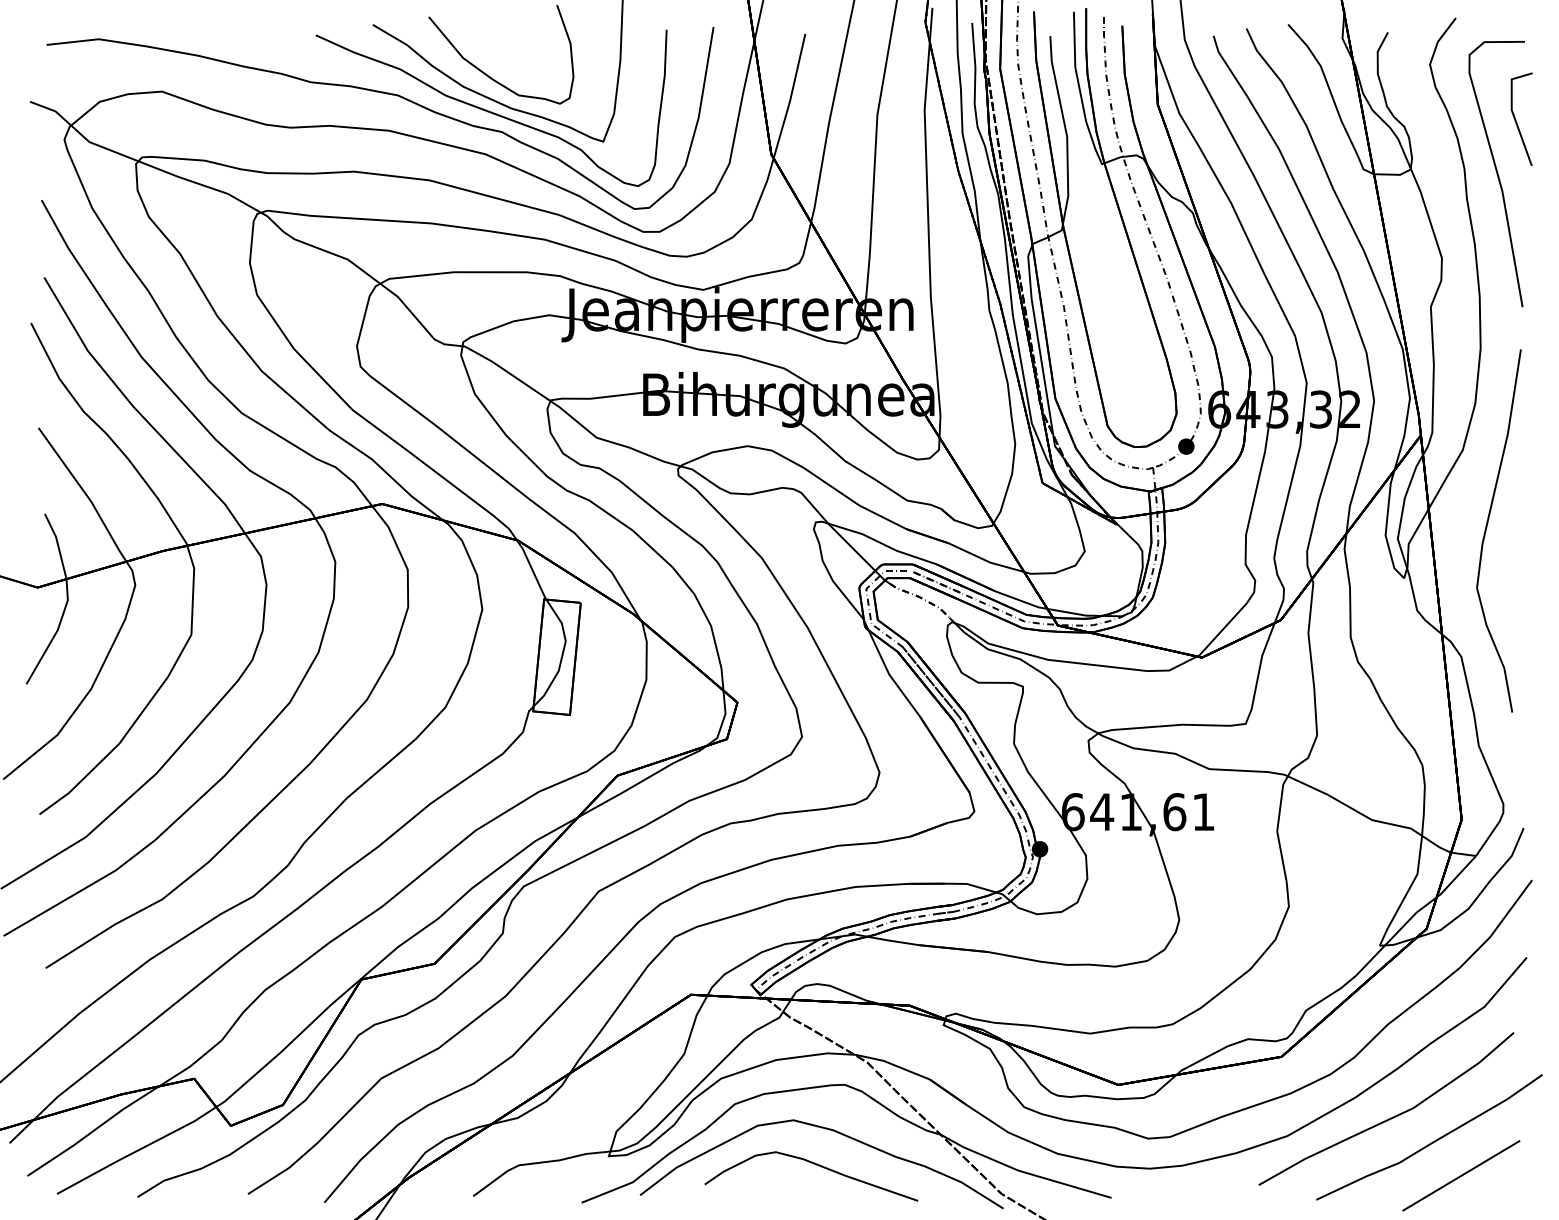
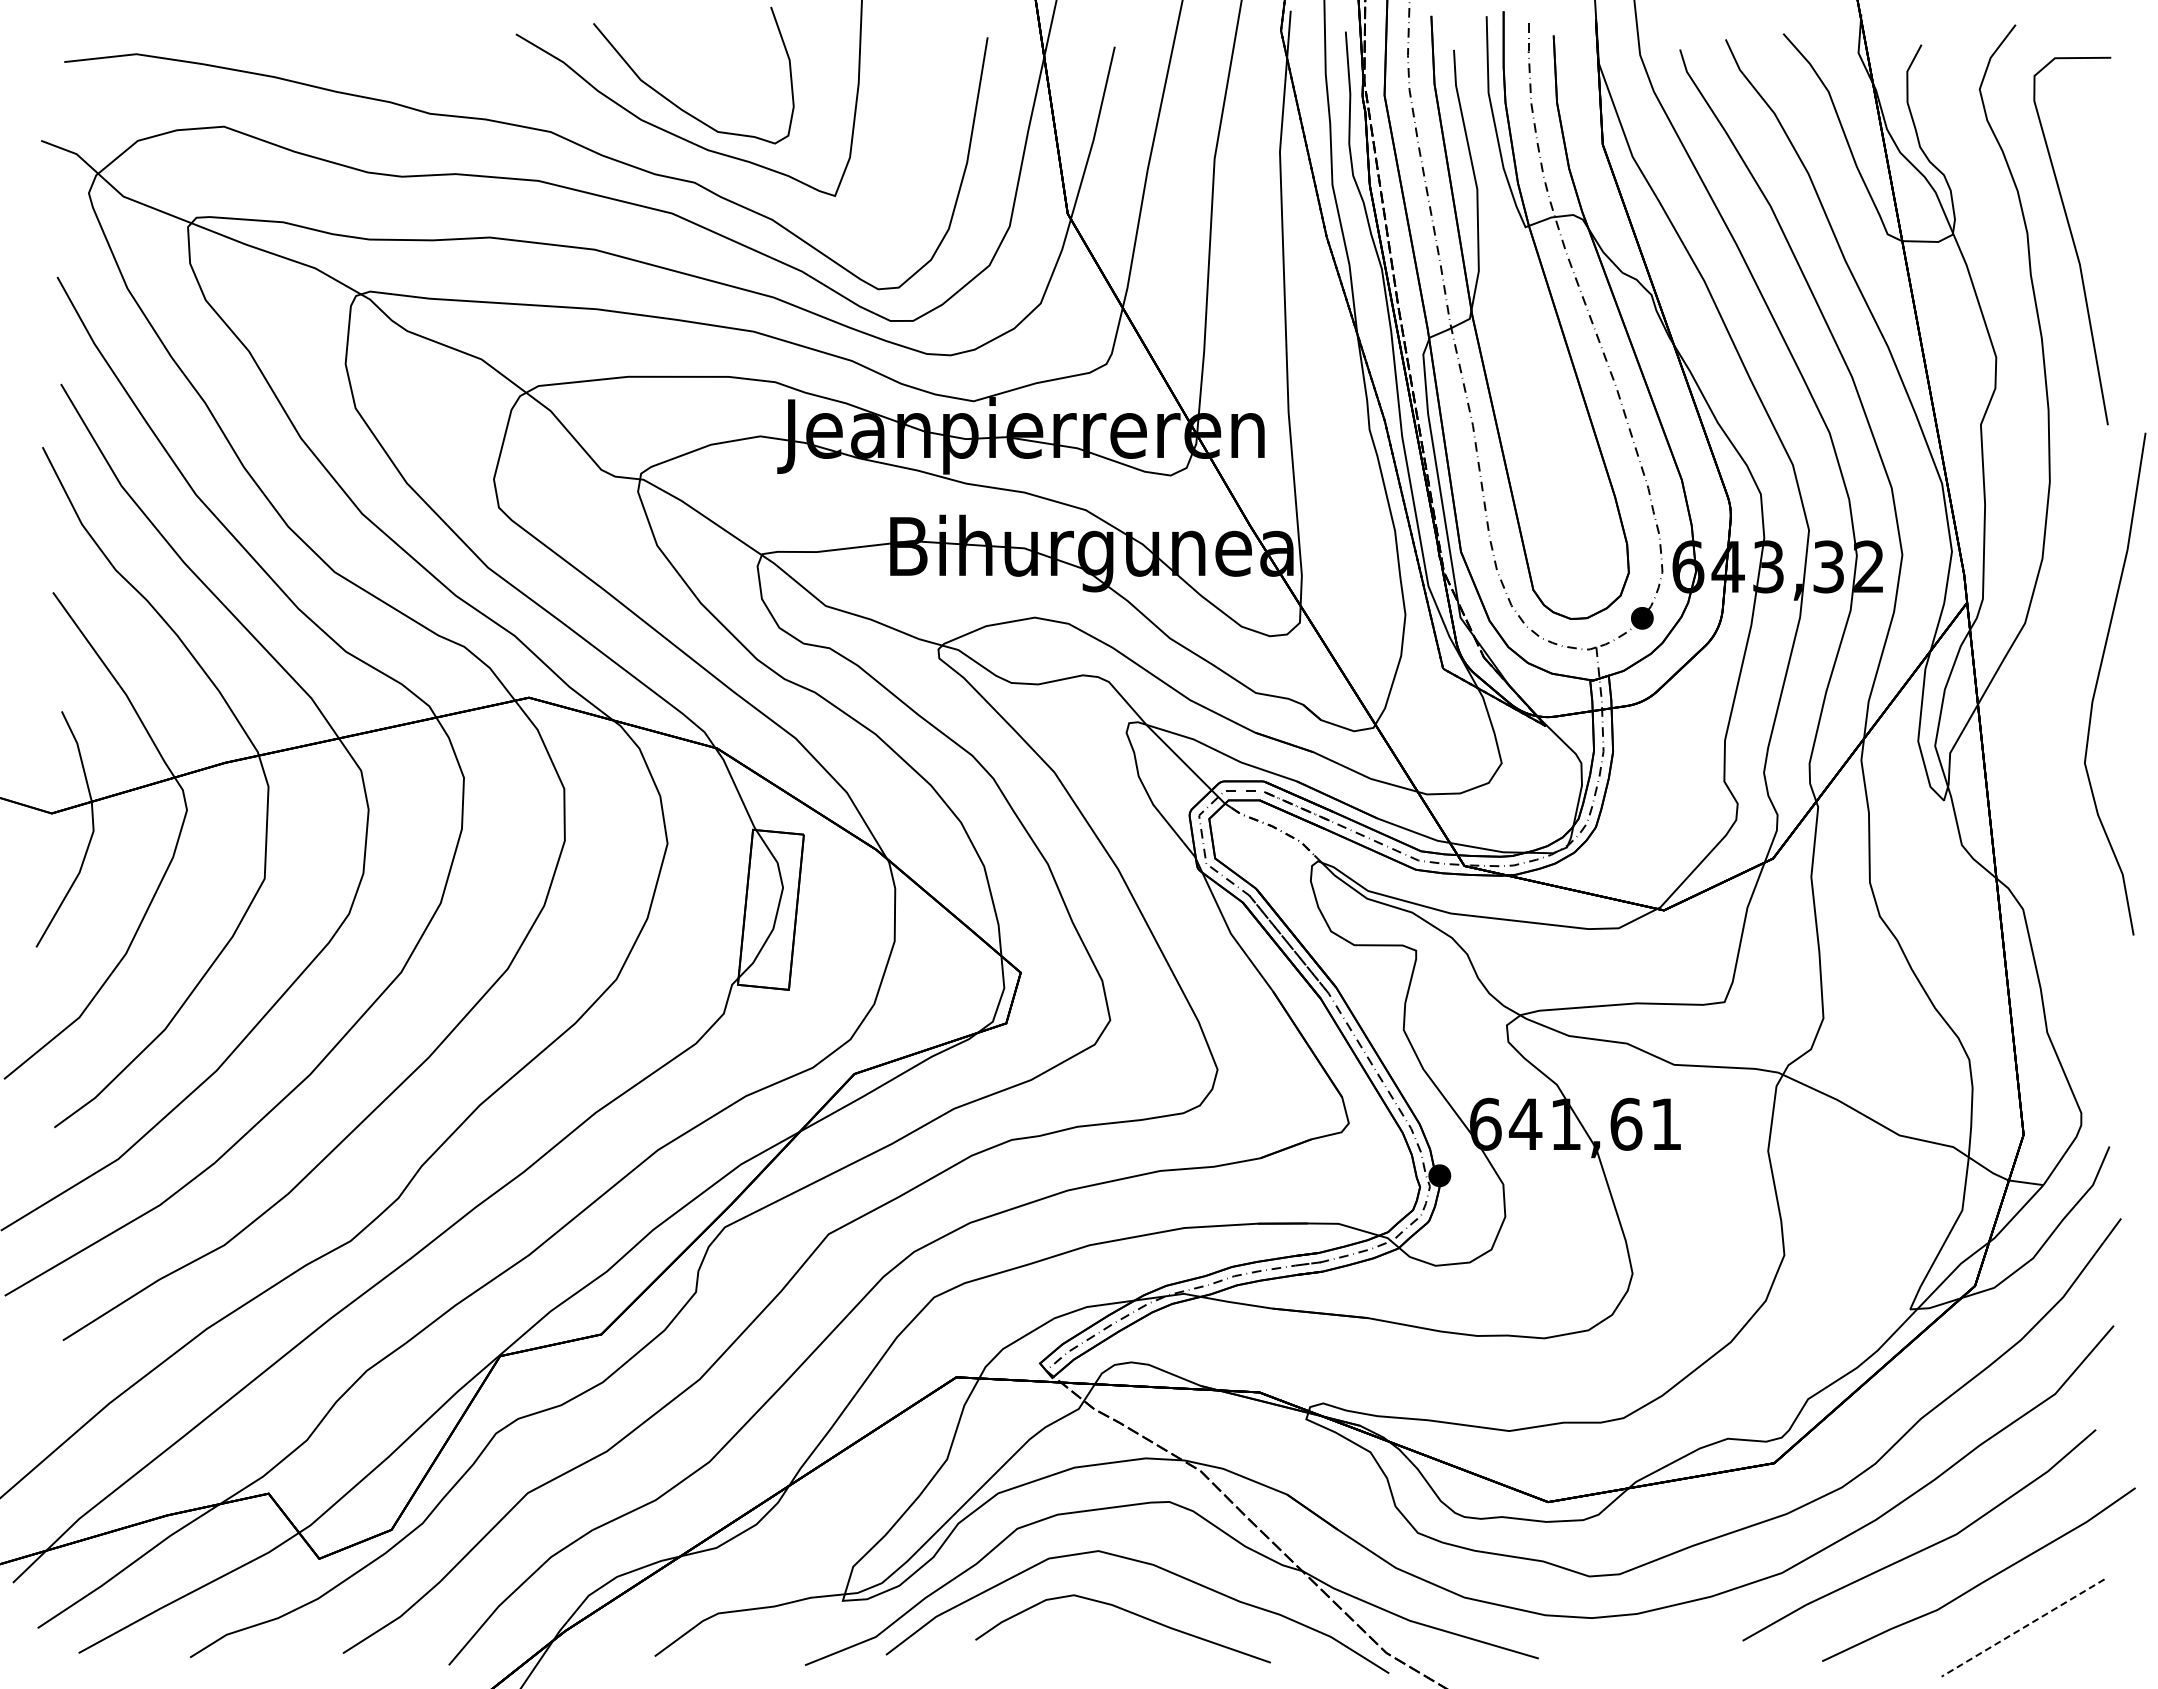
curve: (489, 110) -> (677, 153), removed
line: (1516, 121) -> (2099, 167), removed
curve: (1486, 529) -> (2098, 681), moved
line: (1461, 1176) -> (2023, 1628), solid -> dashed

